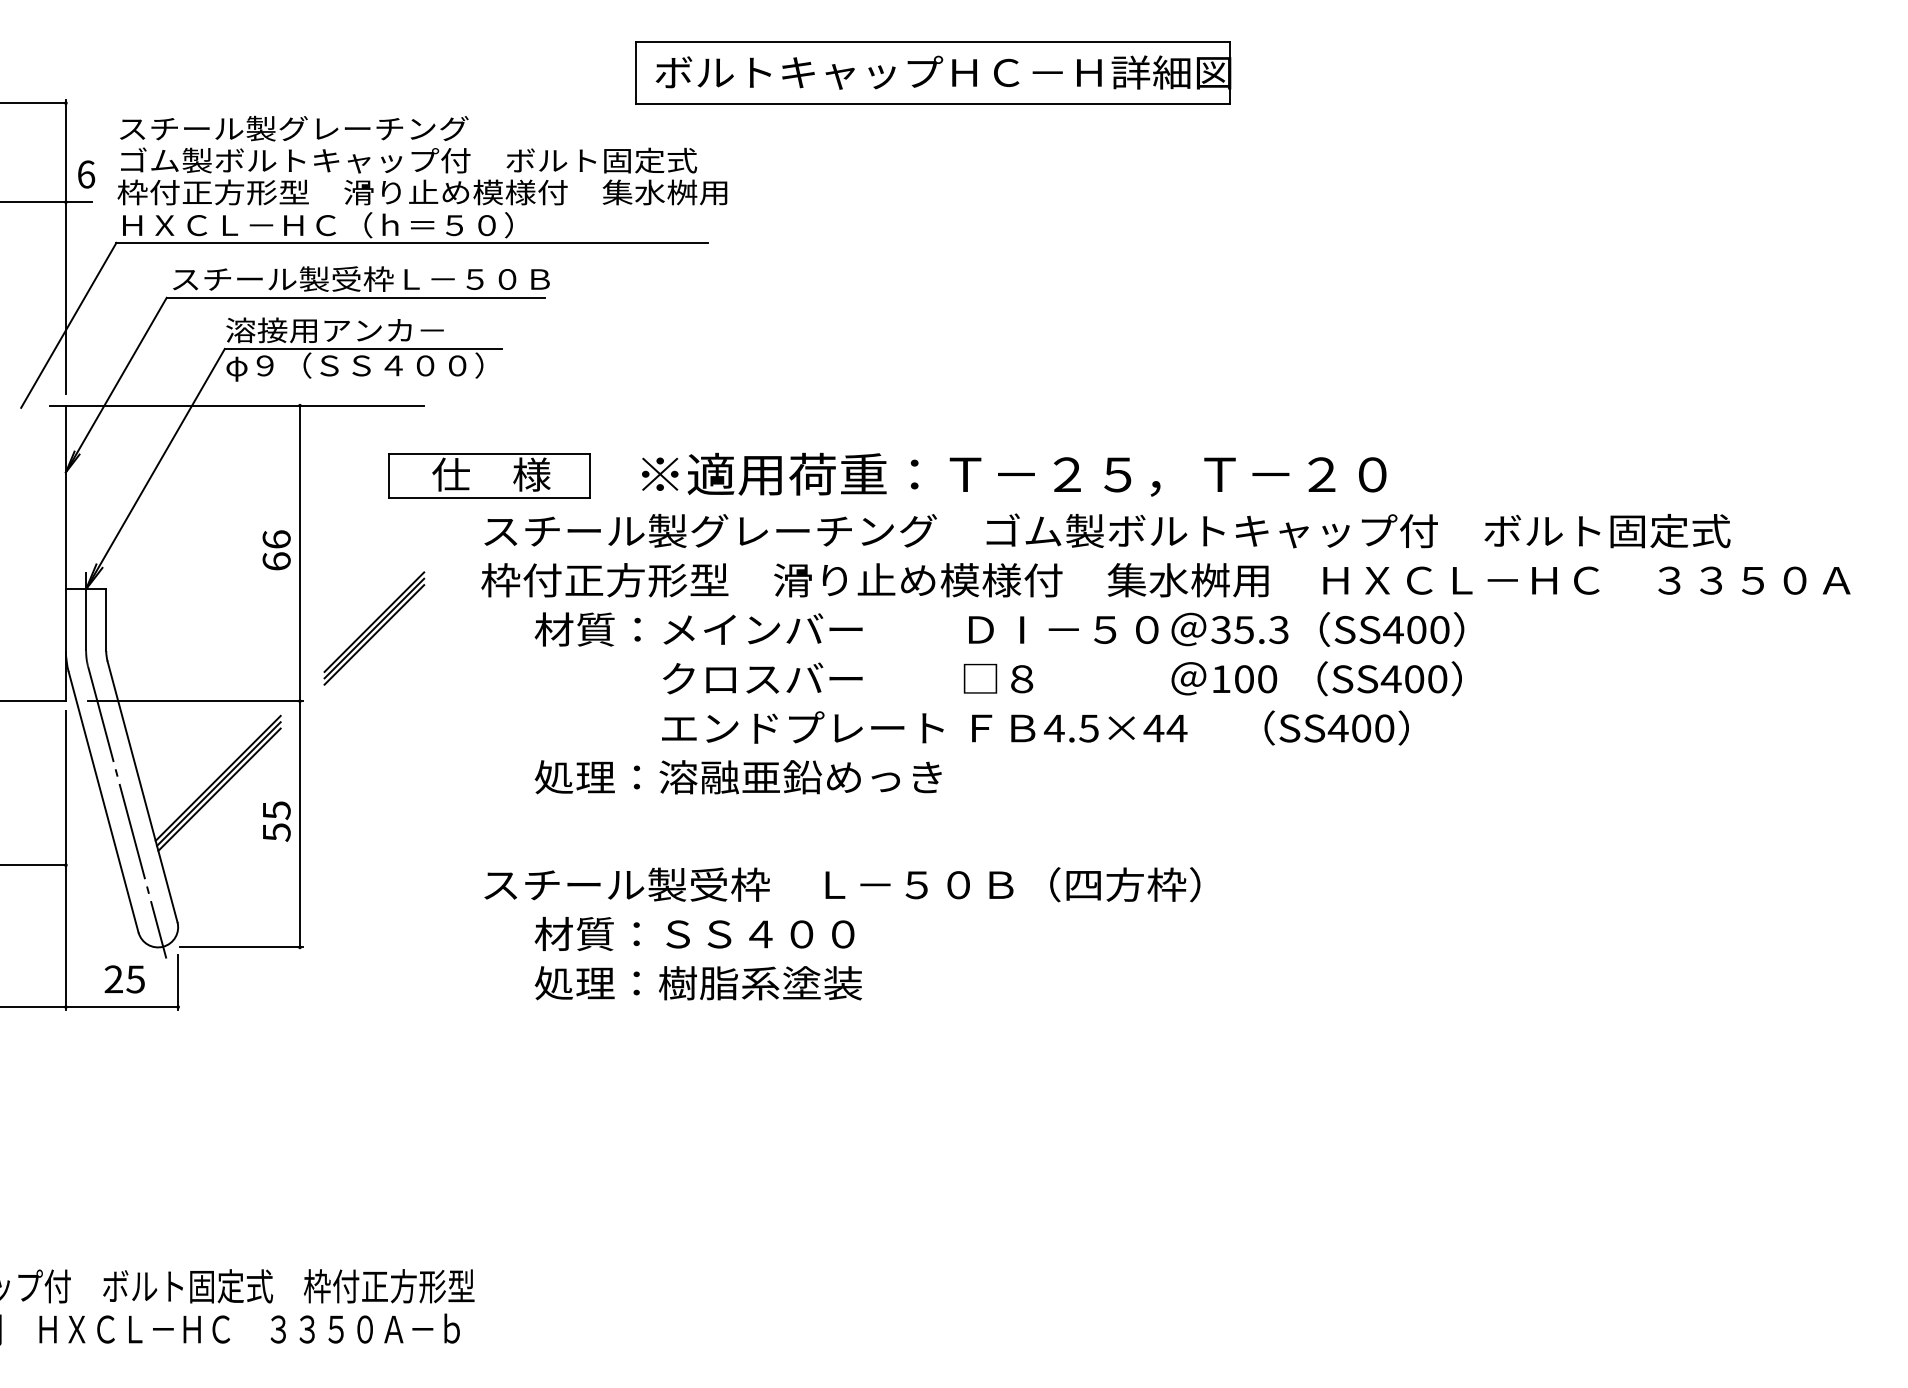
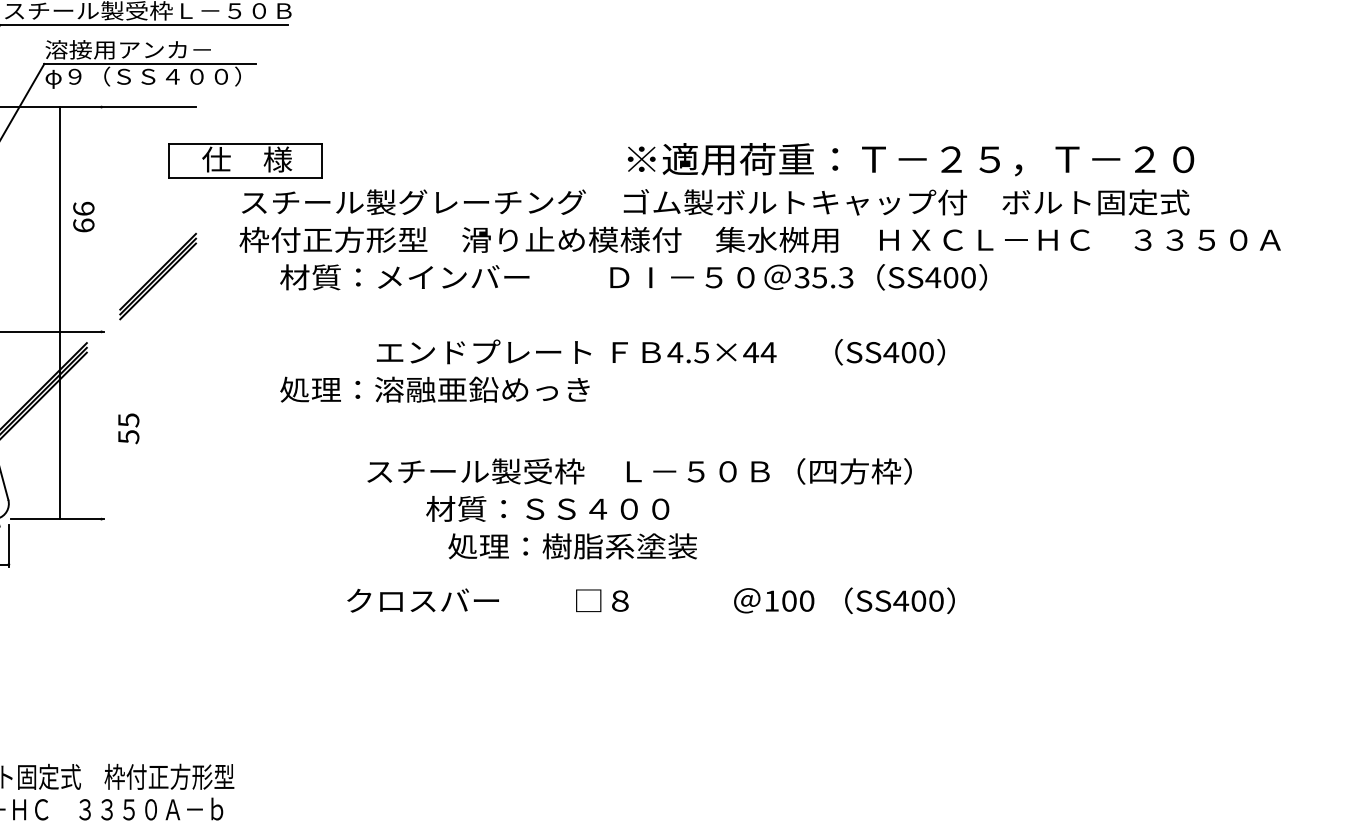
text: (1014, 474) -> (911, 159), moved
line: (299, 676) -> (59, 313), moved
text: (1062, 678) -> (651, 600), moved
text: (276, 821) -> (128, 428), moved
text: (842, 884) -> (639, 471), moved
text: (694, 933) -> (547, 508), moved
text: (697, 983) -> (571, 546), moved

